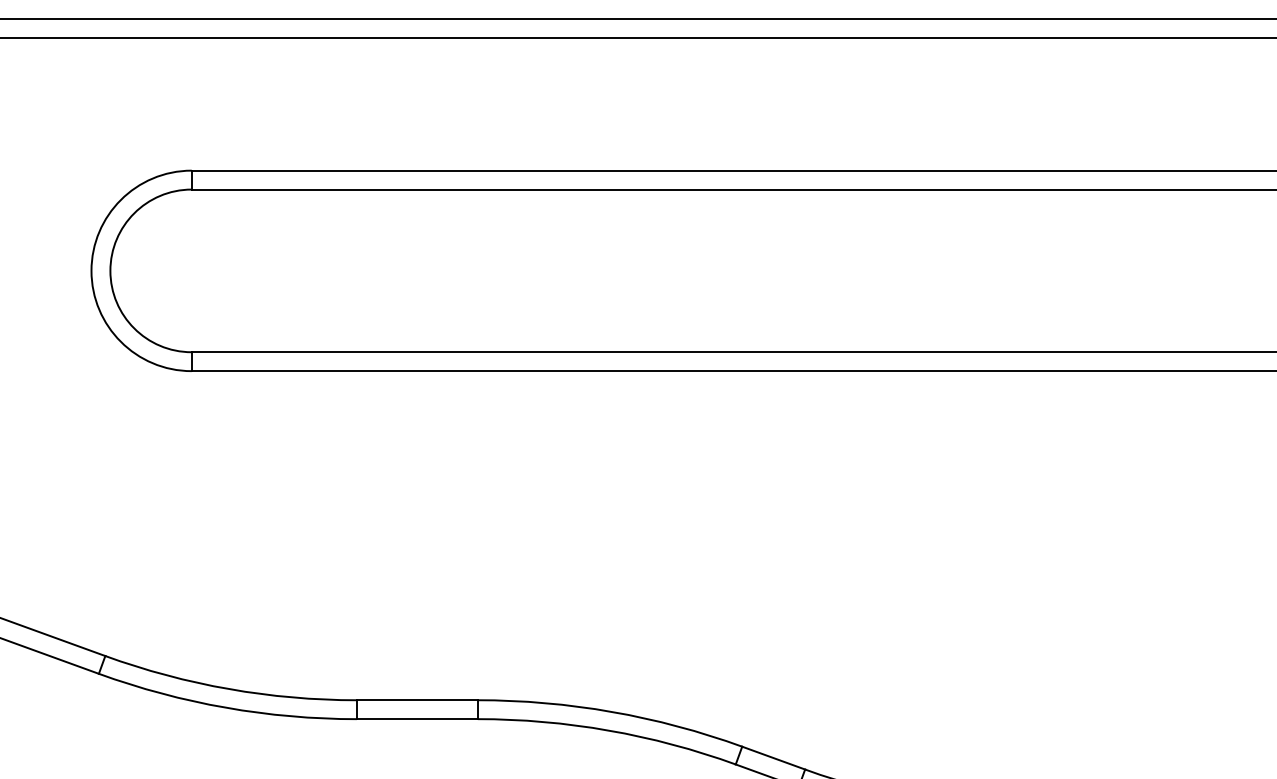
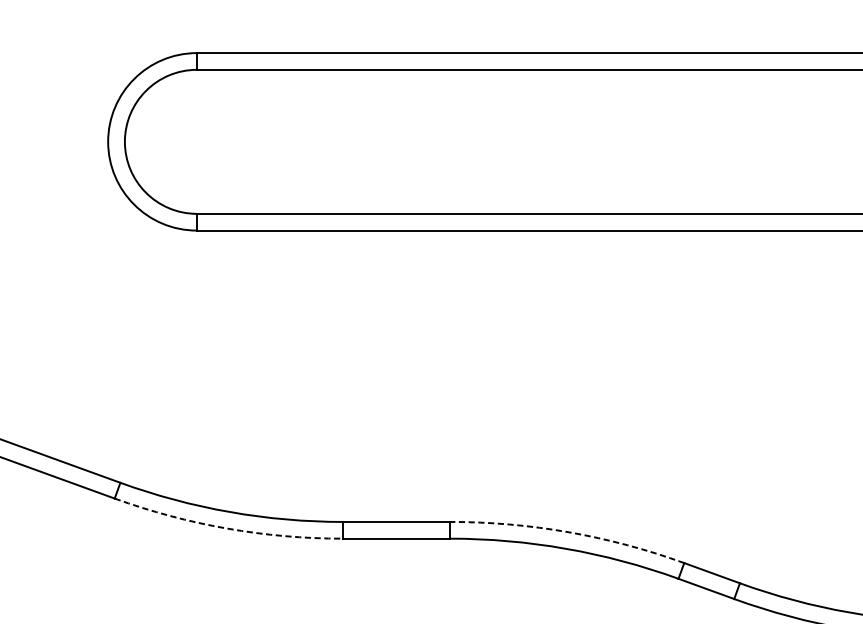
arc: (225, 707) -> (226, 528), solid -> dashed
arc: (612, 711) -> (569, 531), solid -> dashed

